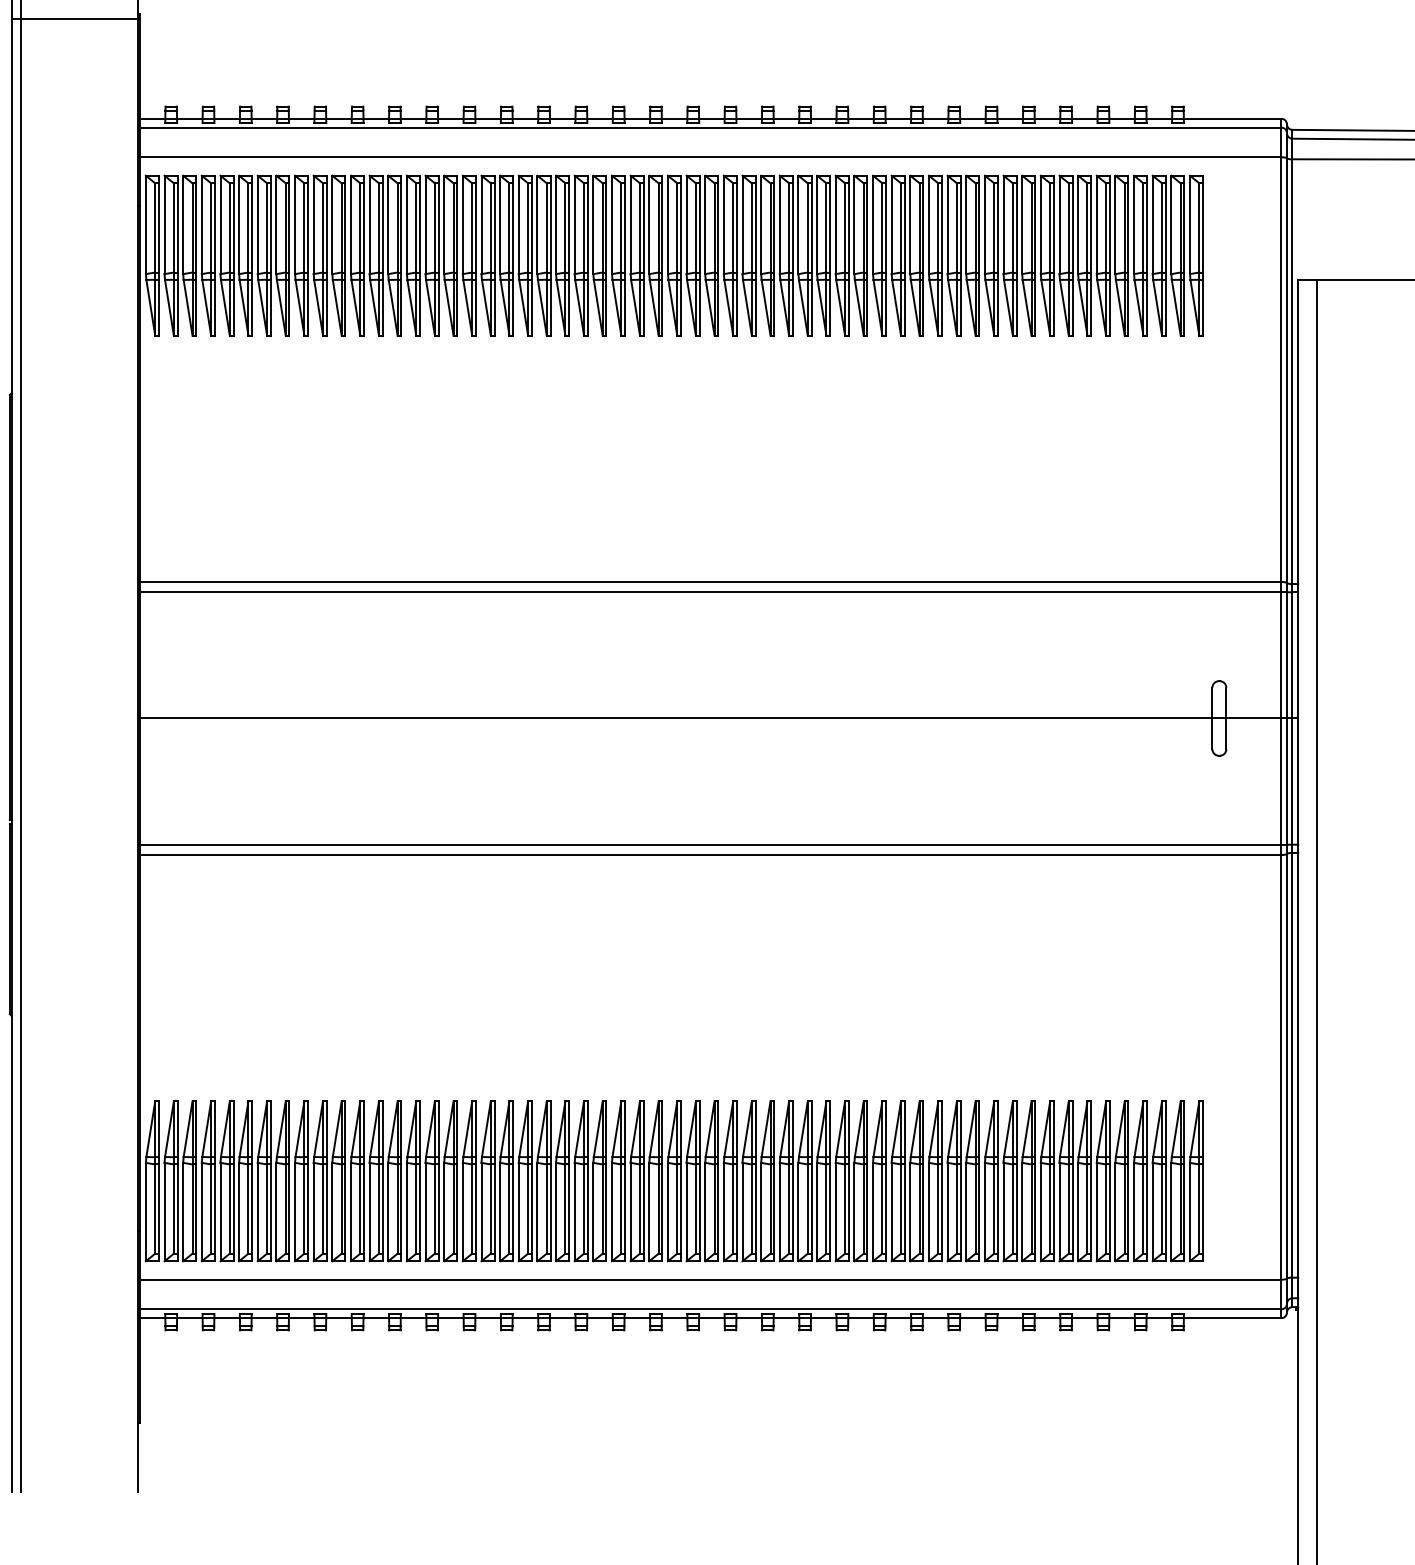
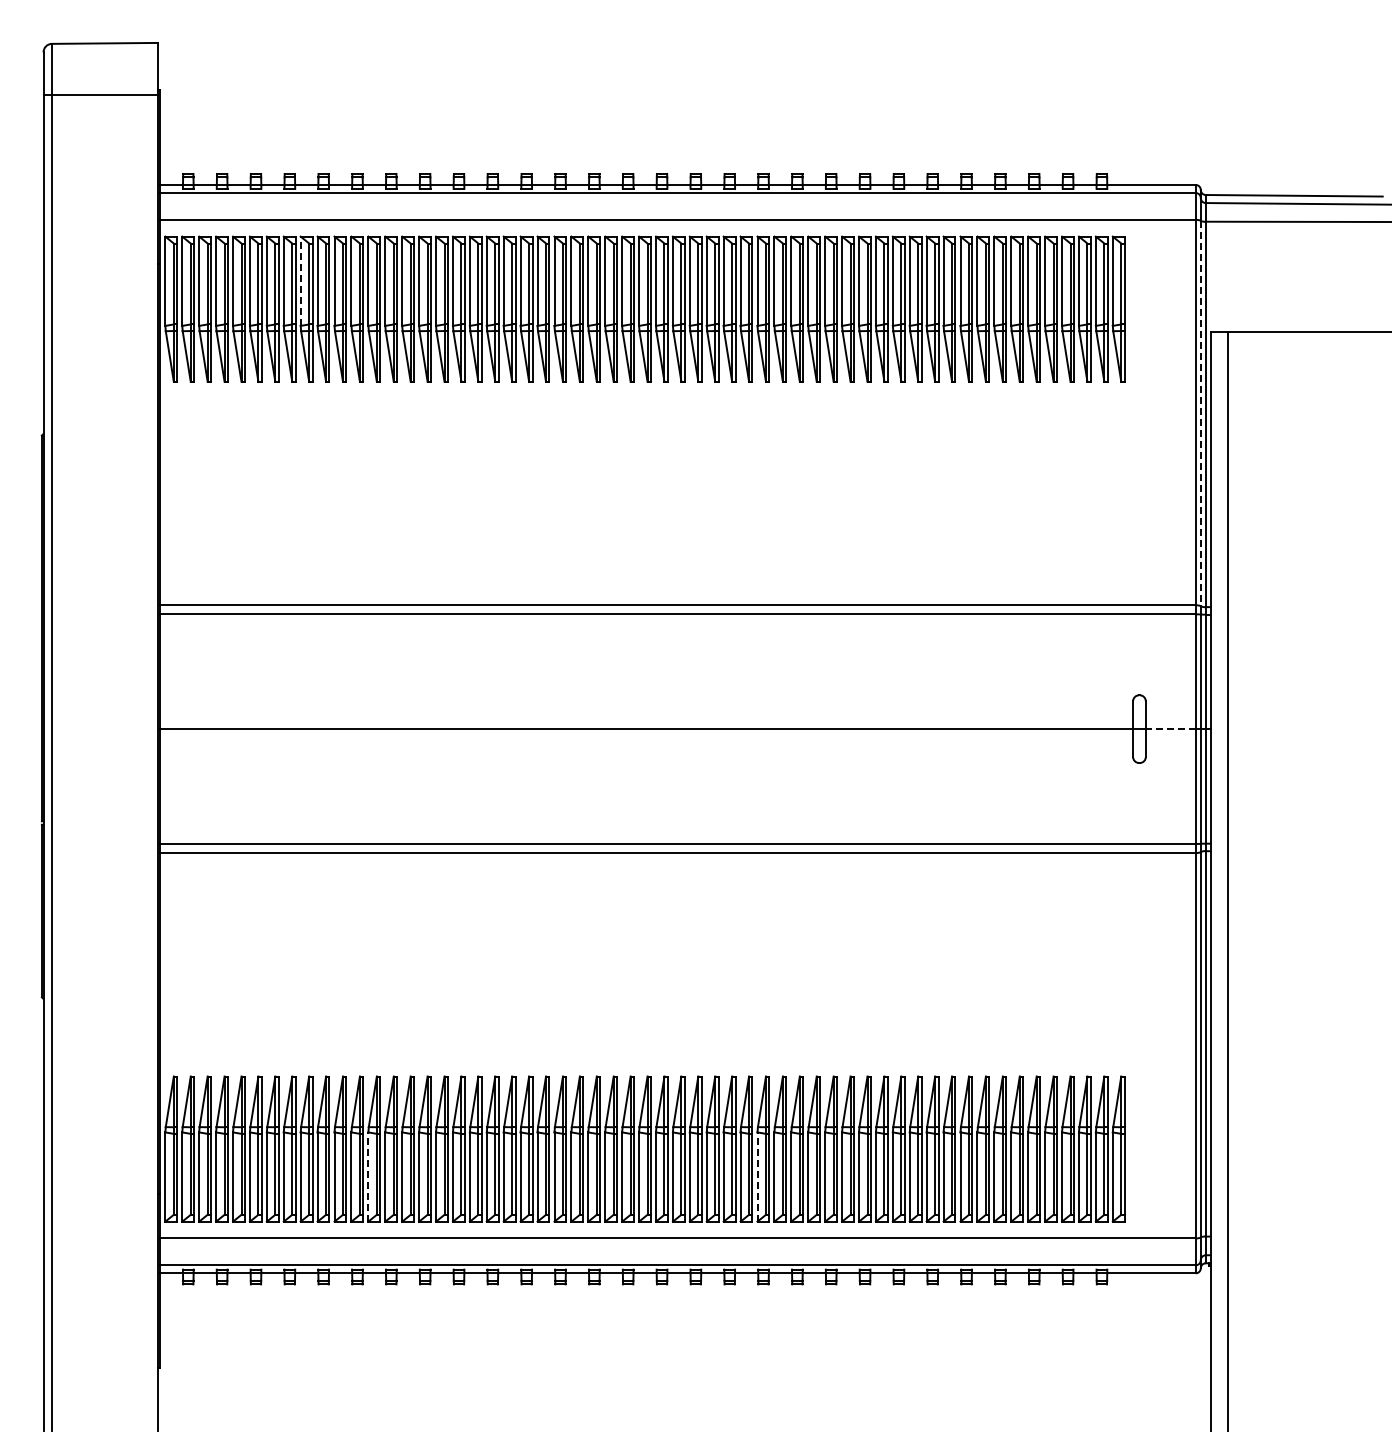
line: (294, 225) -> (300, 281), solid -> dashed
line: (1286, 370) -> (1200, 413), solid -> dashed
line: (1253, 718) -> (1170, 729), solid -> dashed
line: (369, 1212) -> (368, 1177), solid -> dashed
line: (798, 1212) -> (757, 1177), solid -> dashed

